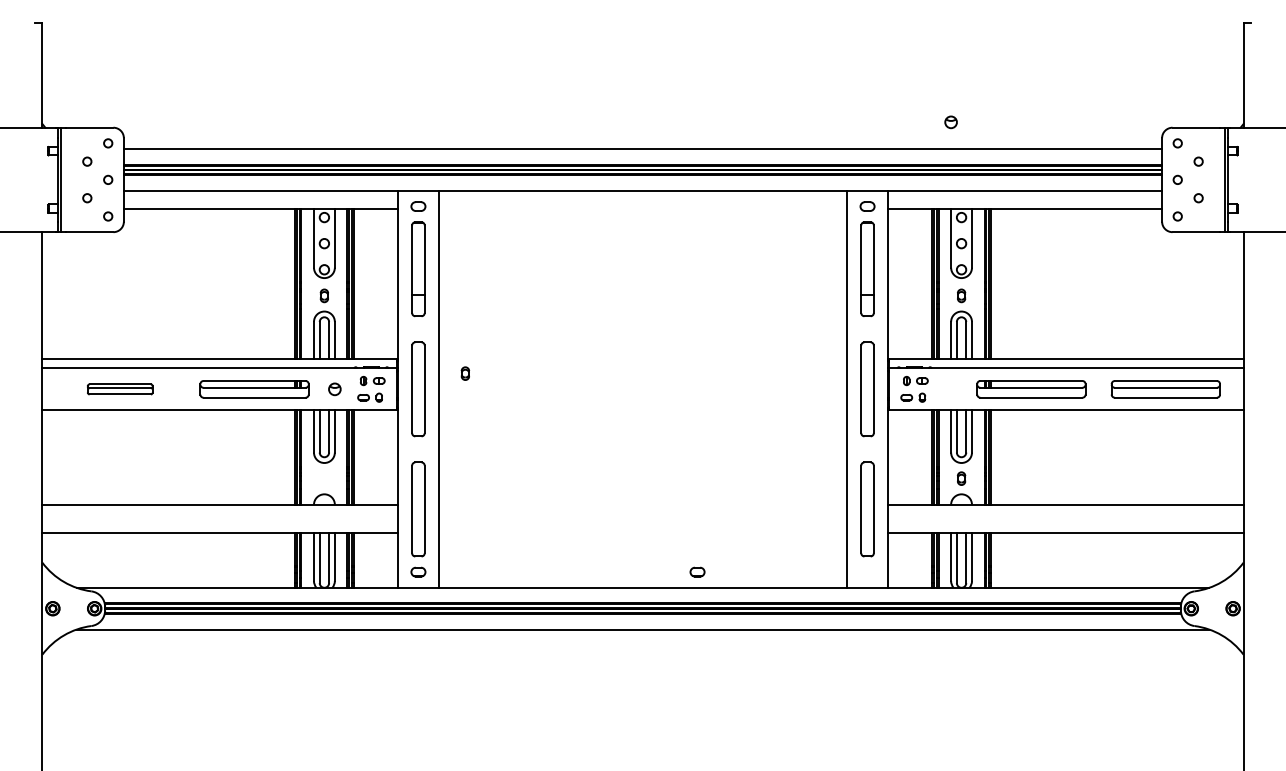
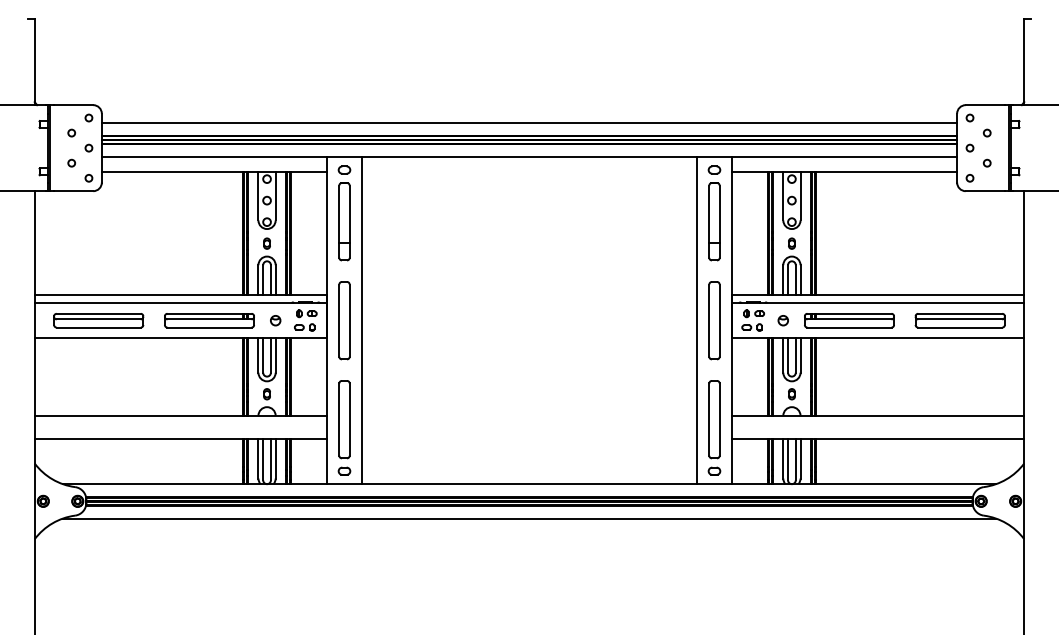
part: (950, 122) -> (782, 320), moved
part: (465, 373) -> (267, 394), moved
part: (120, 389) -> (99, 320), size x1.67
part: (697, 571) -> (714, 470), moved

